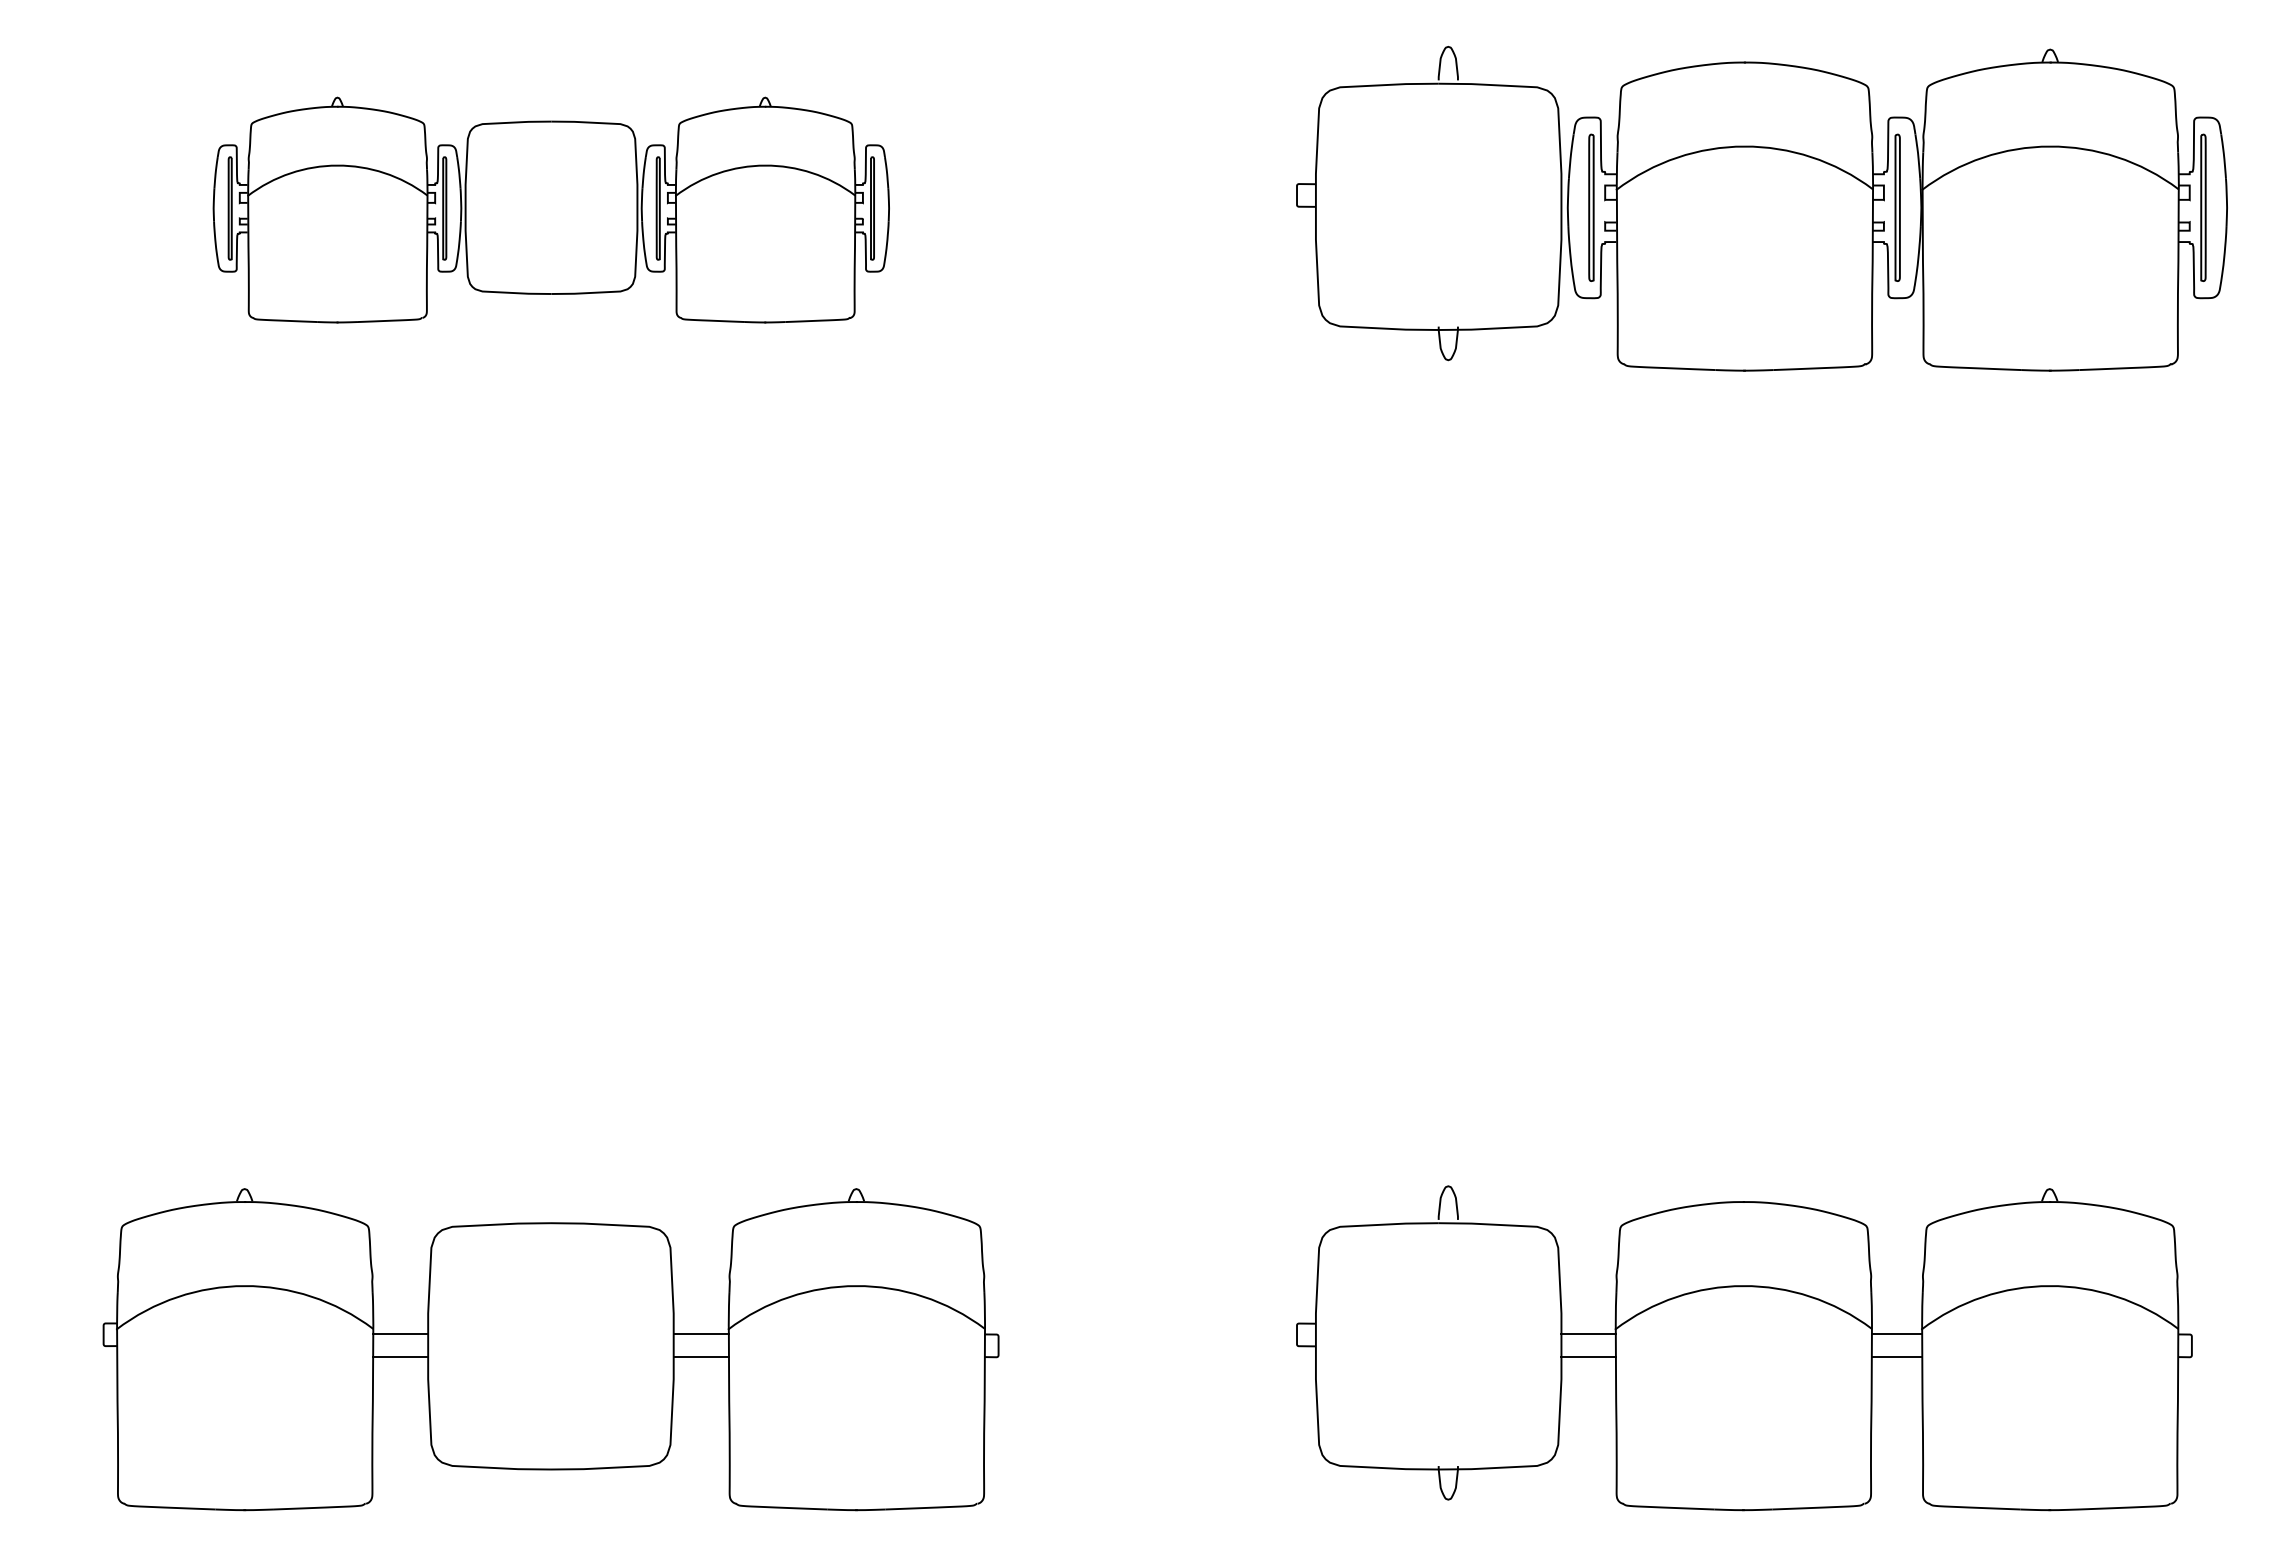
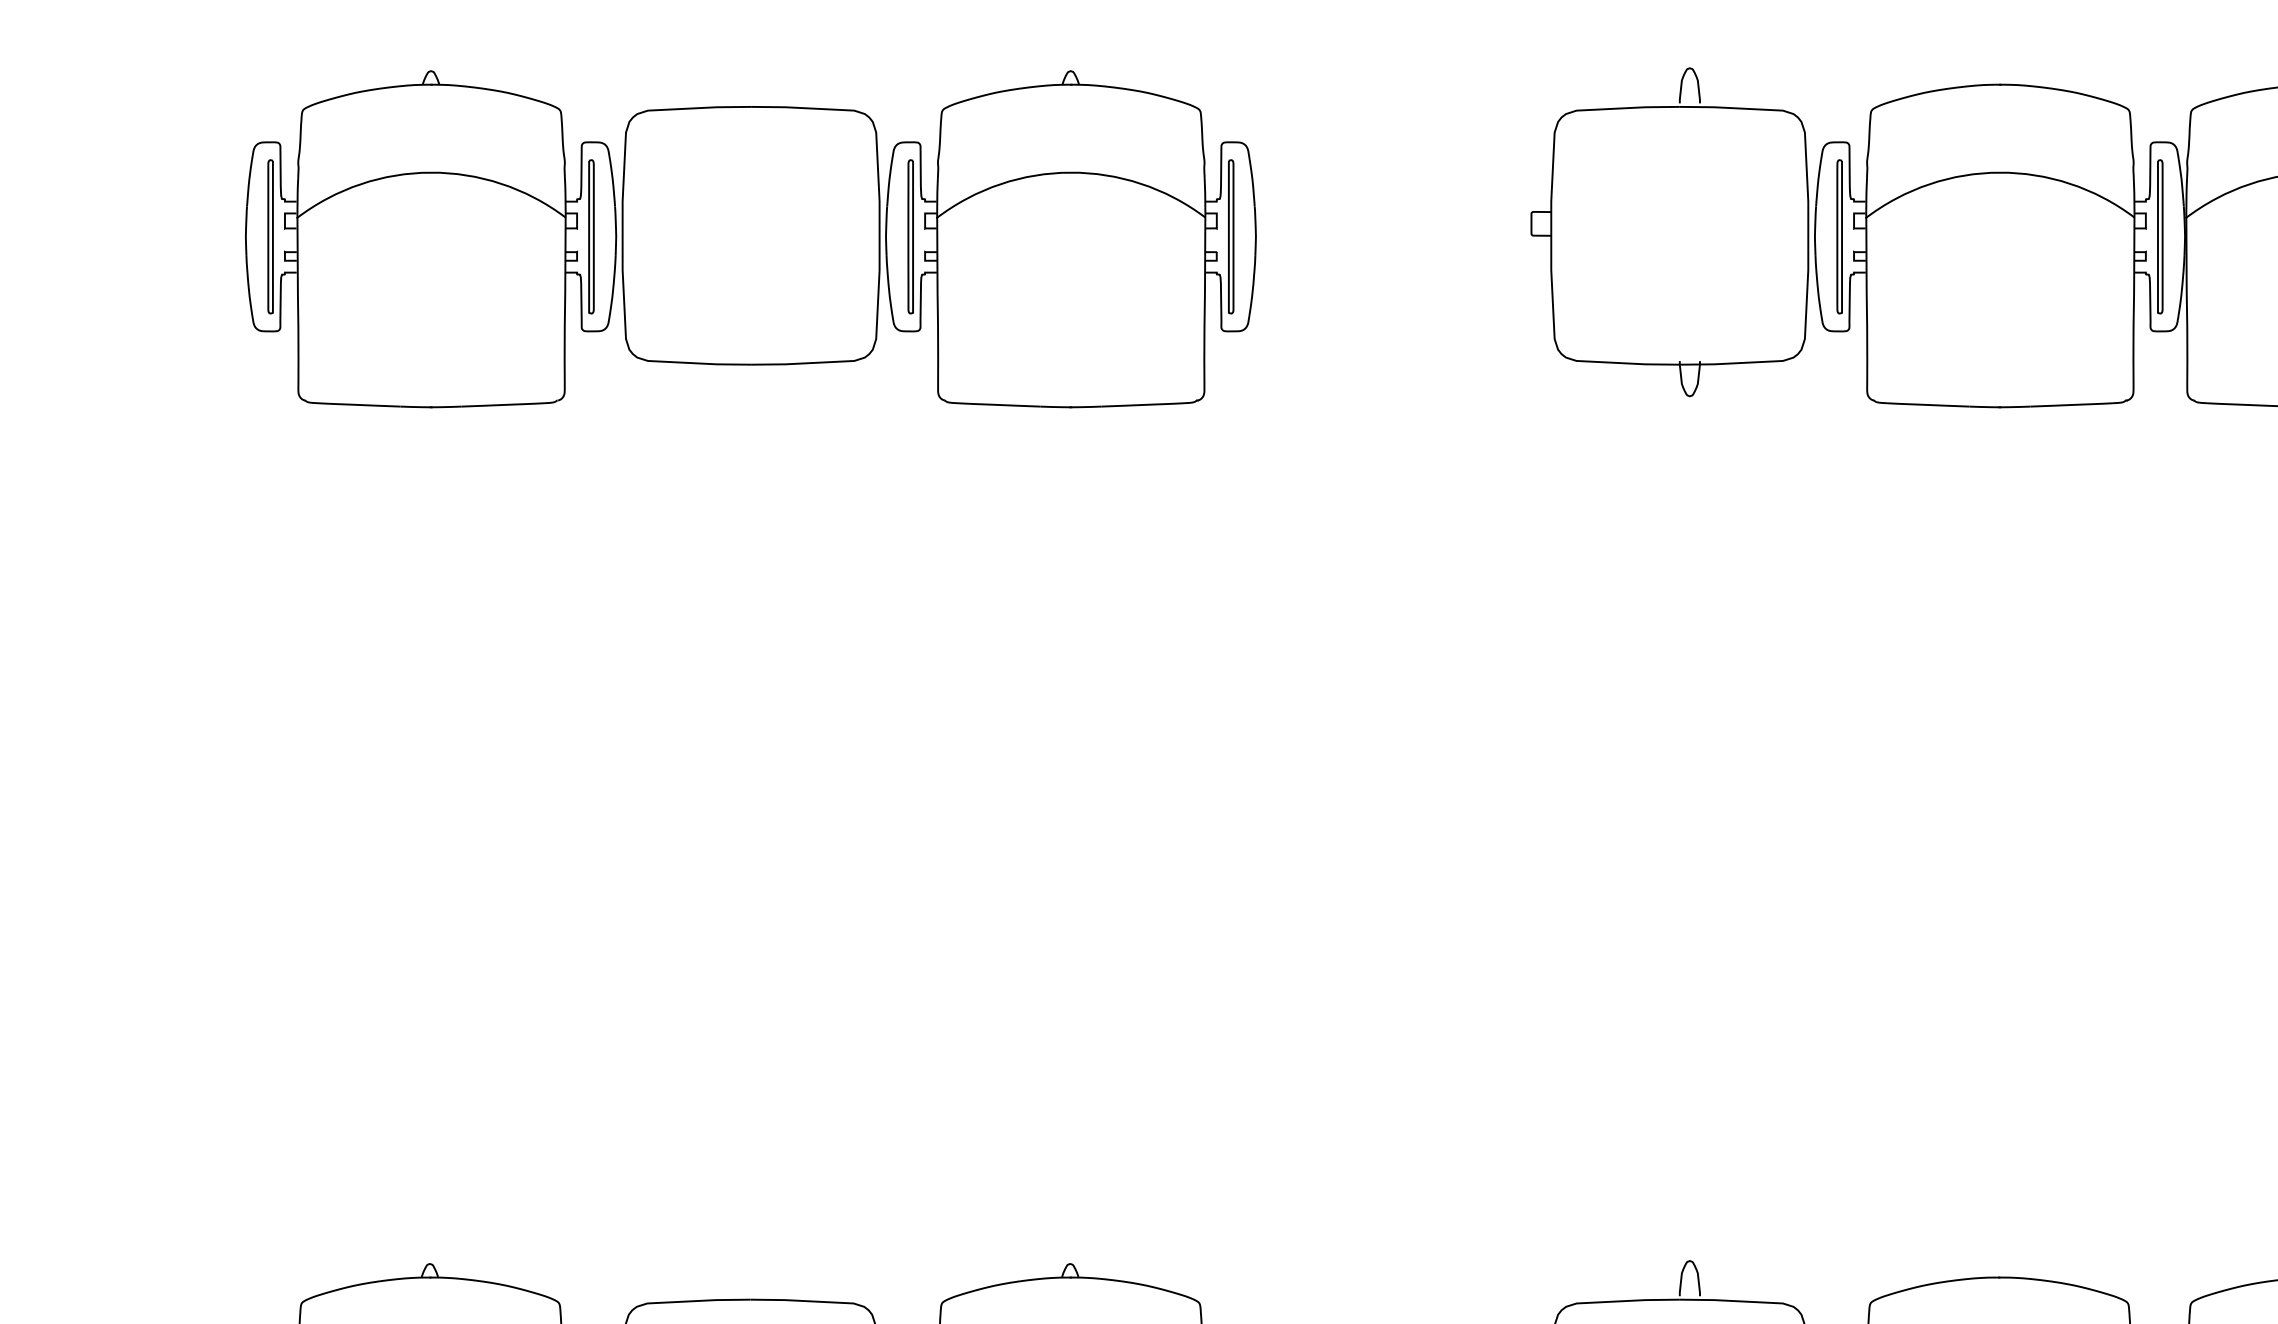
part: (551, 209) -> (751, 238), size x1.43

